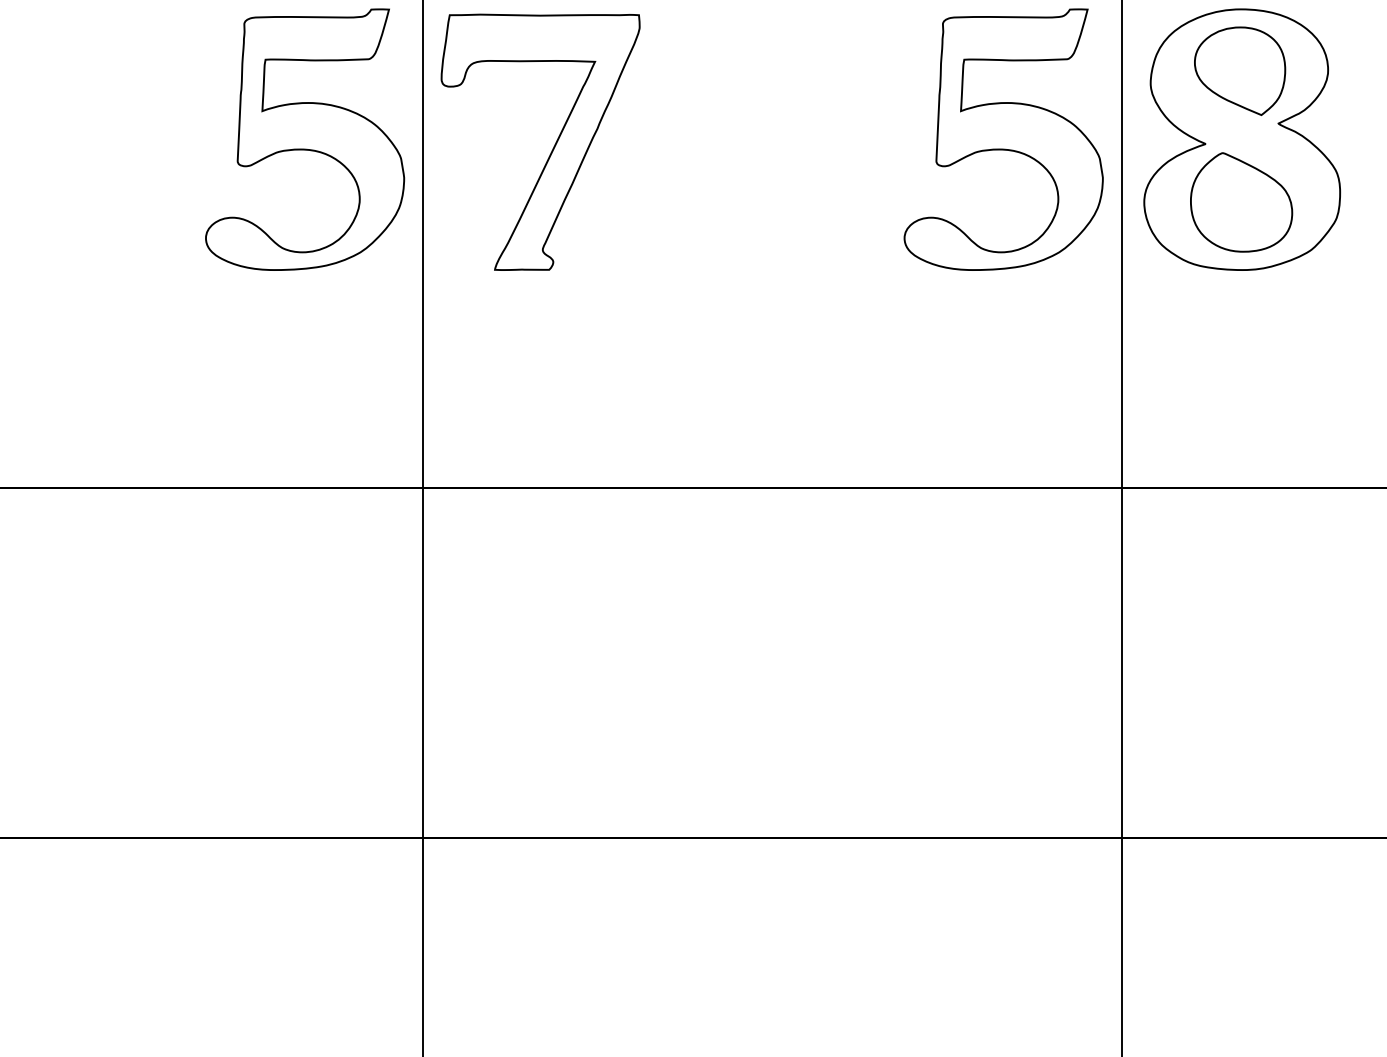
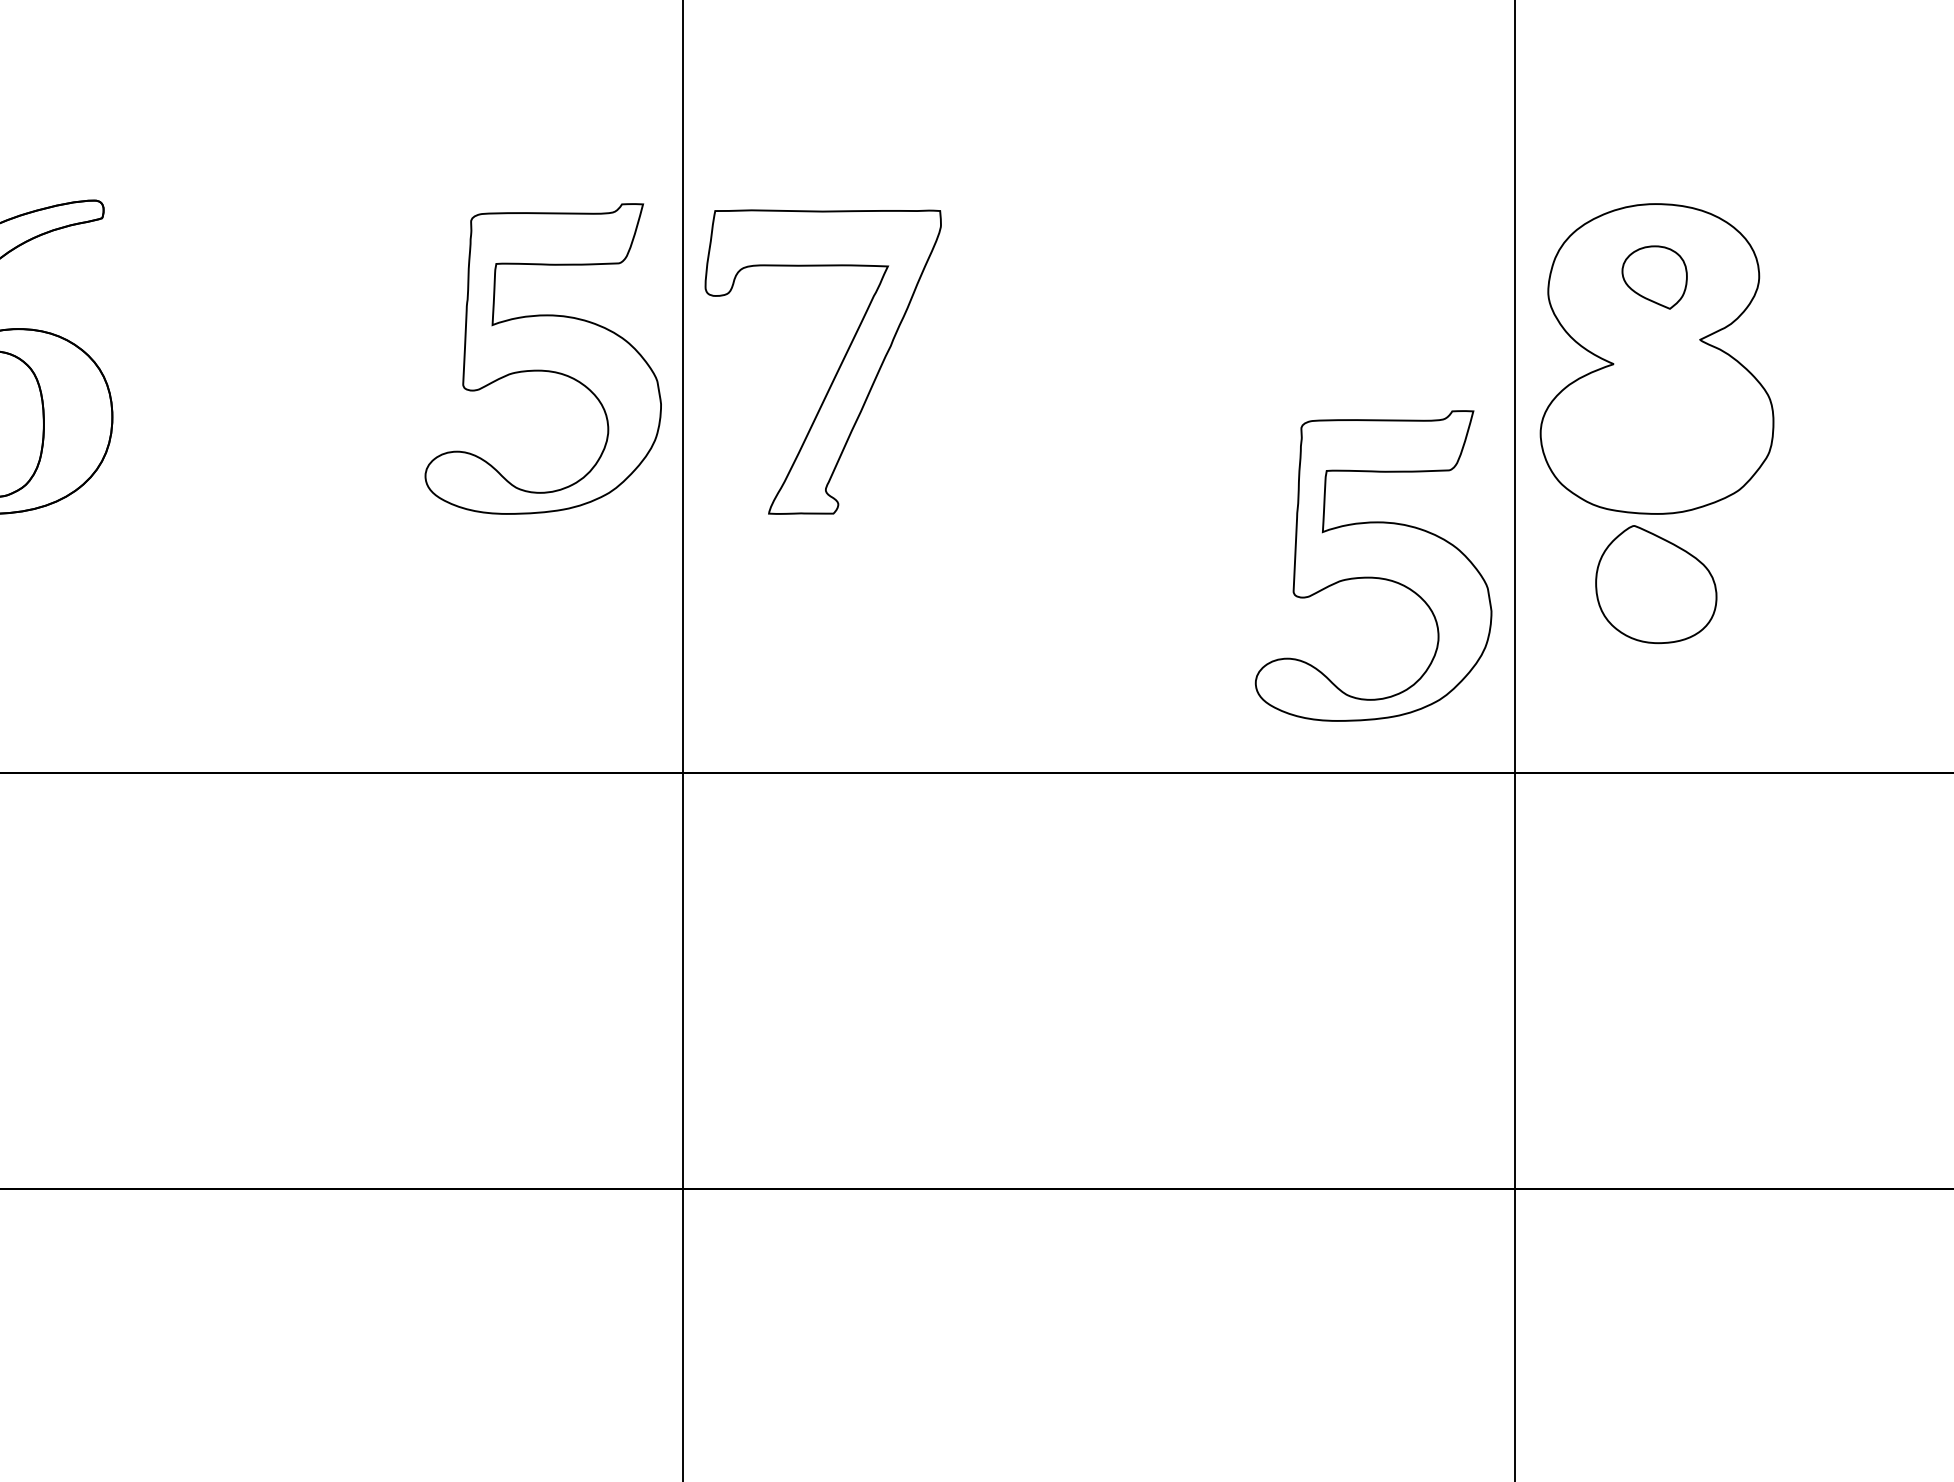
part: (1240, 71) -> (1654, 277), size x0.6
part: (1003, 139) -> (1373, 565), moved
part: (1241, 202) -> (1656, 584), moved

